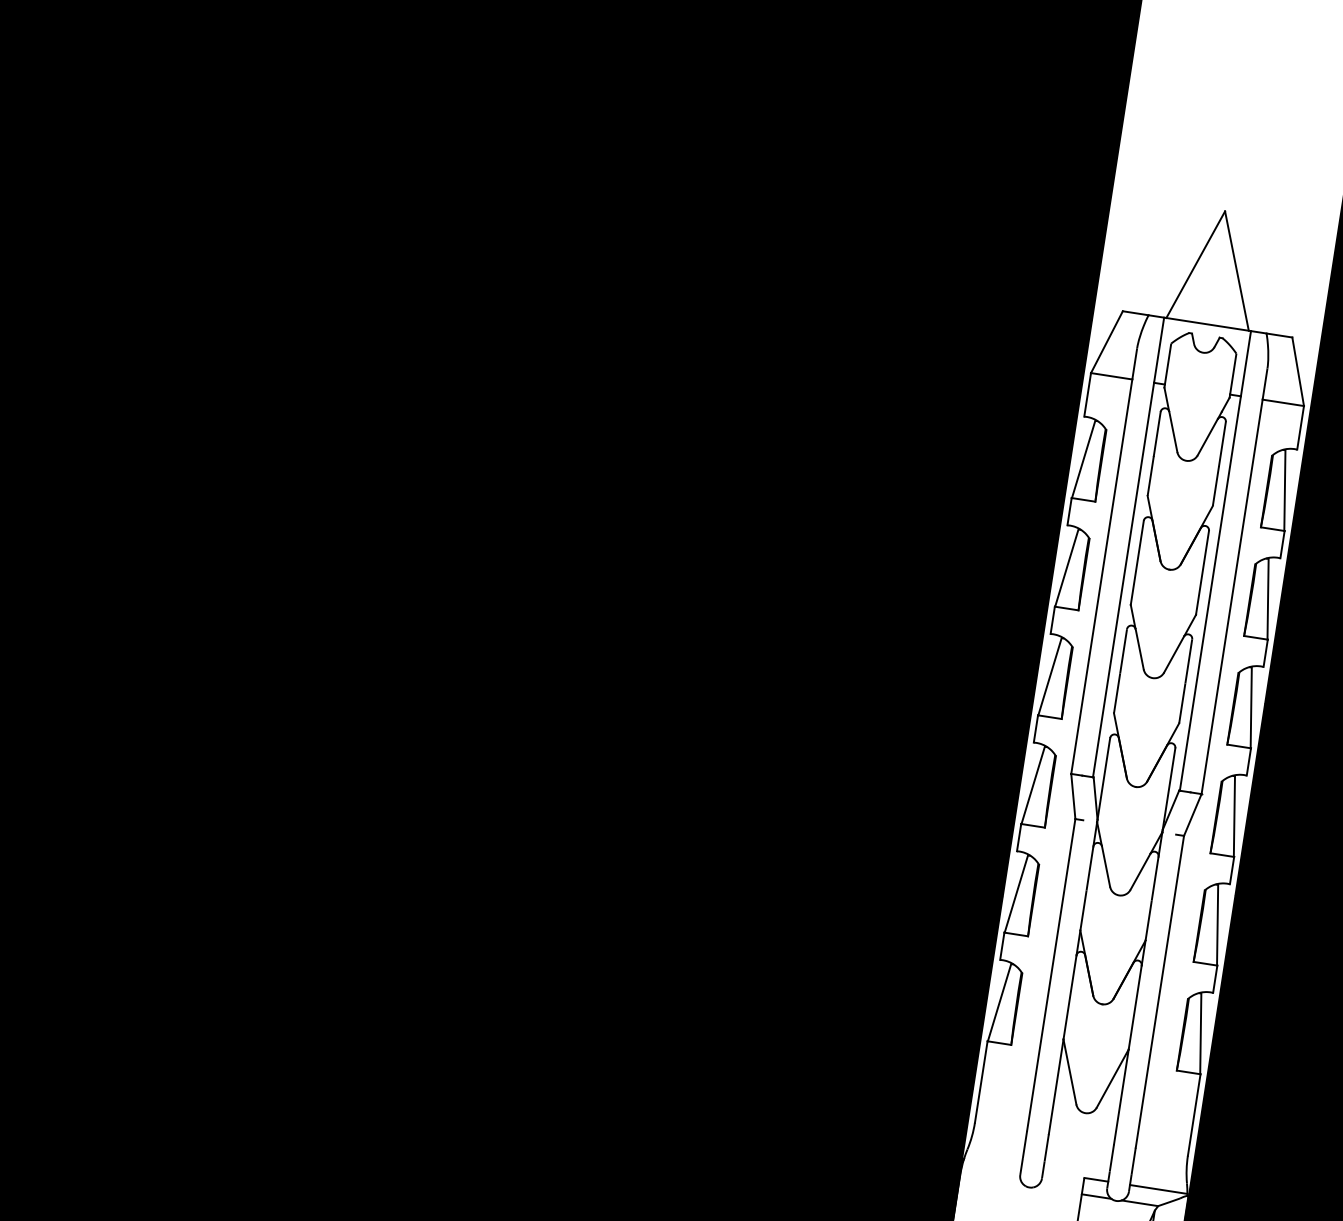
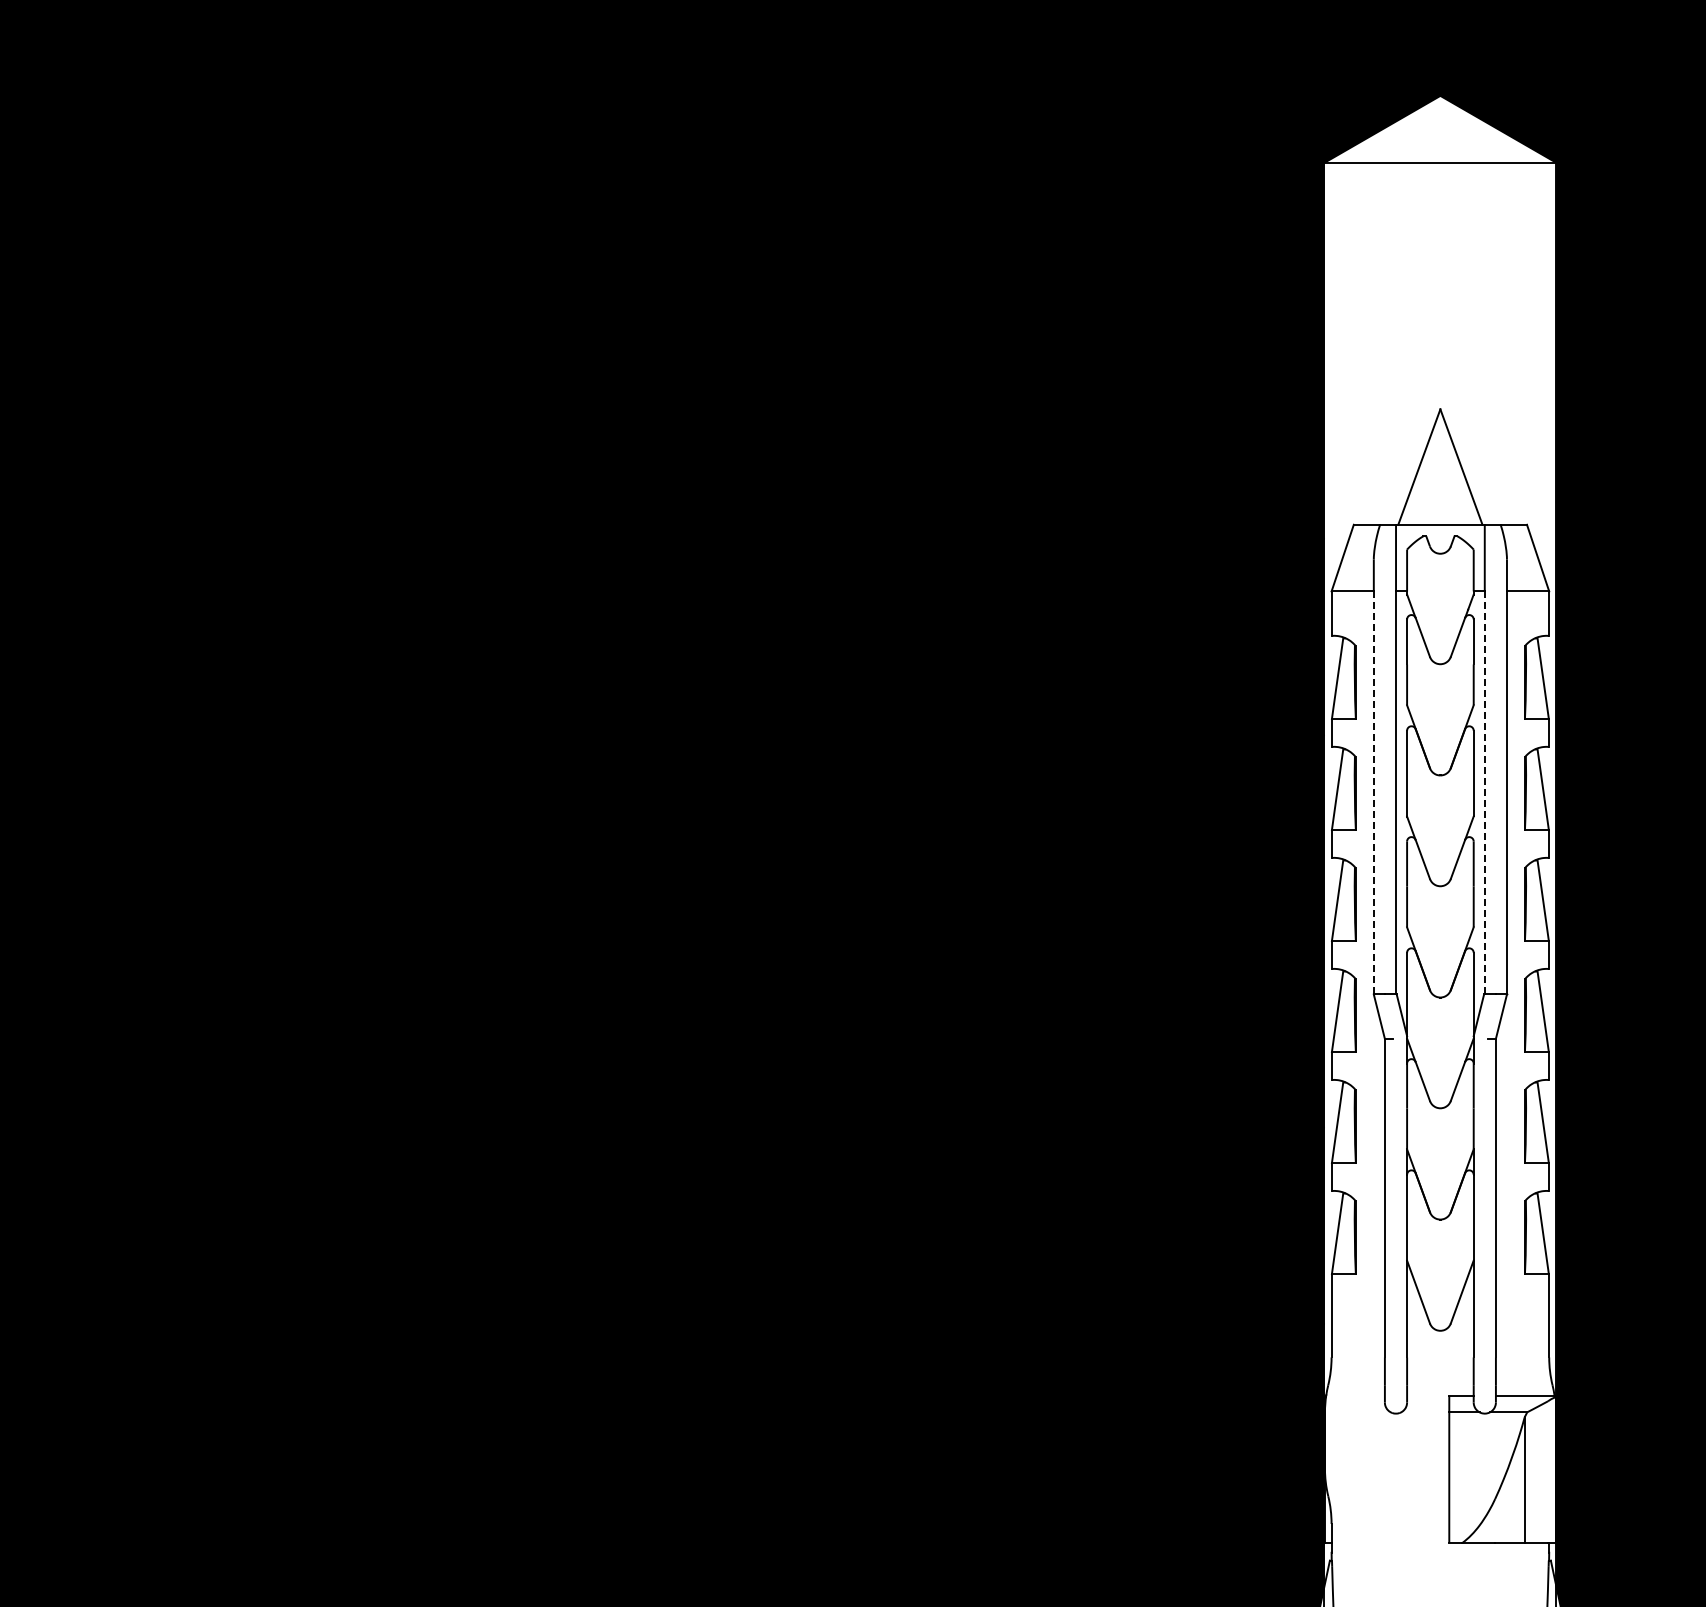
line: (1101, 576) -> (1373, 792), solid -> dashed
line: (1210, 593) -> (1484, 792), solid -> dashed

